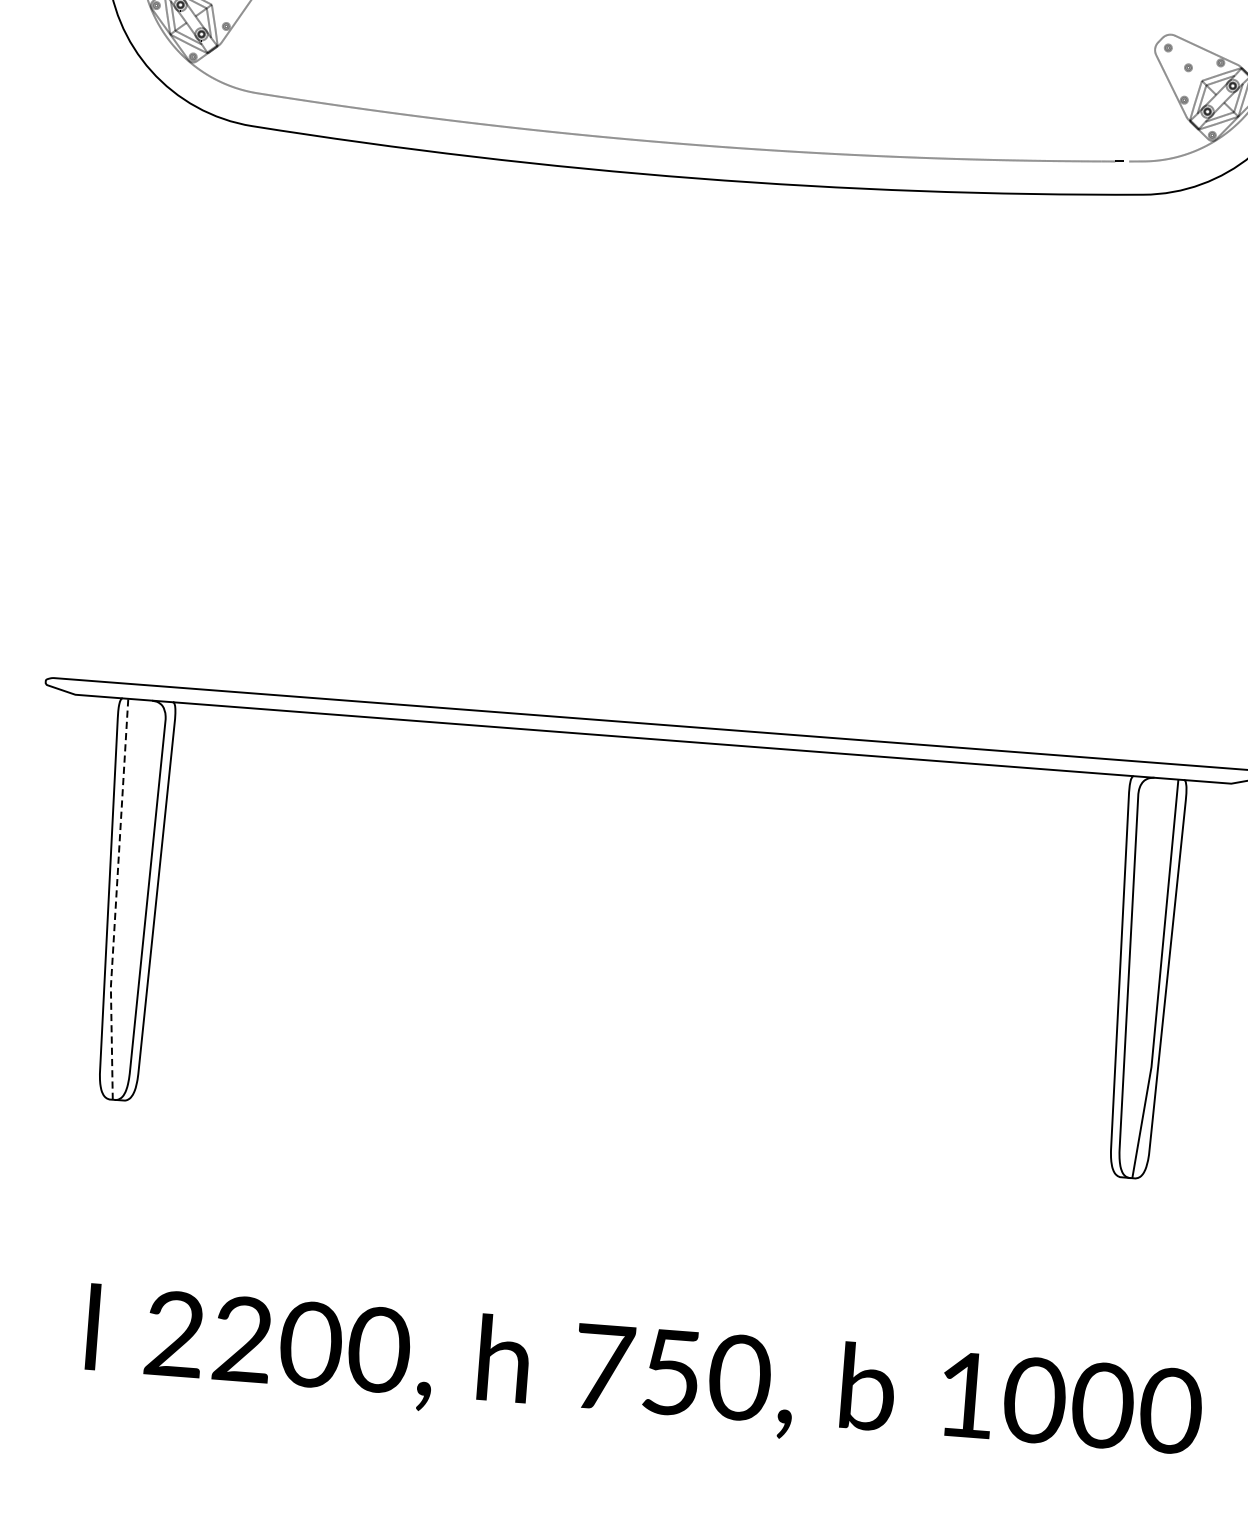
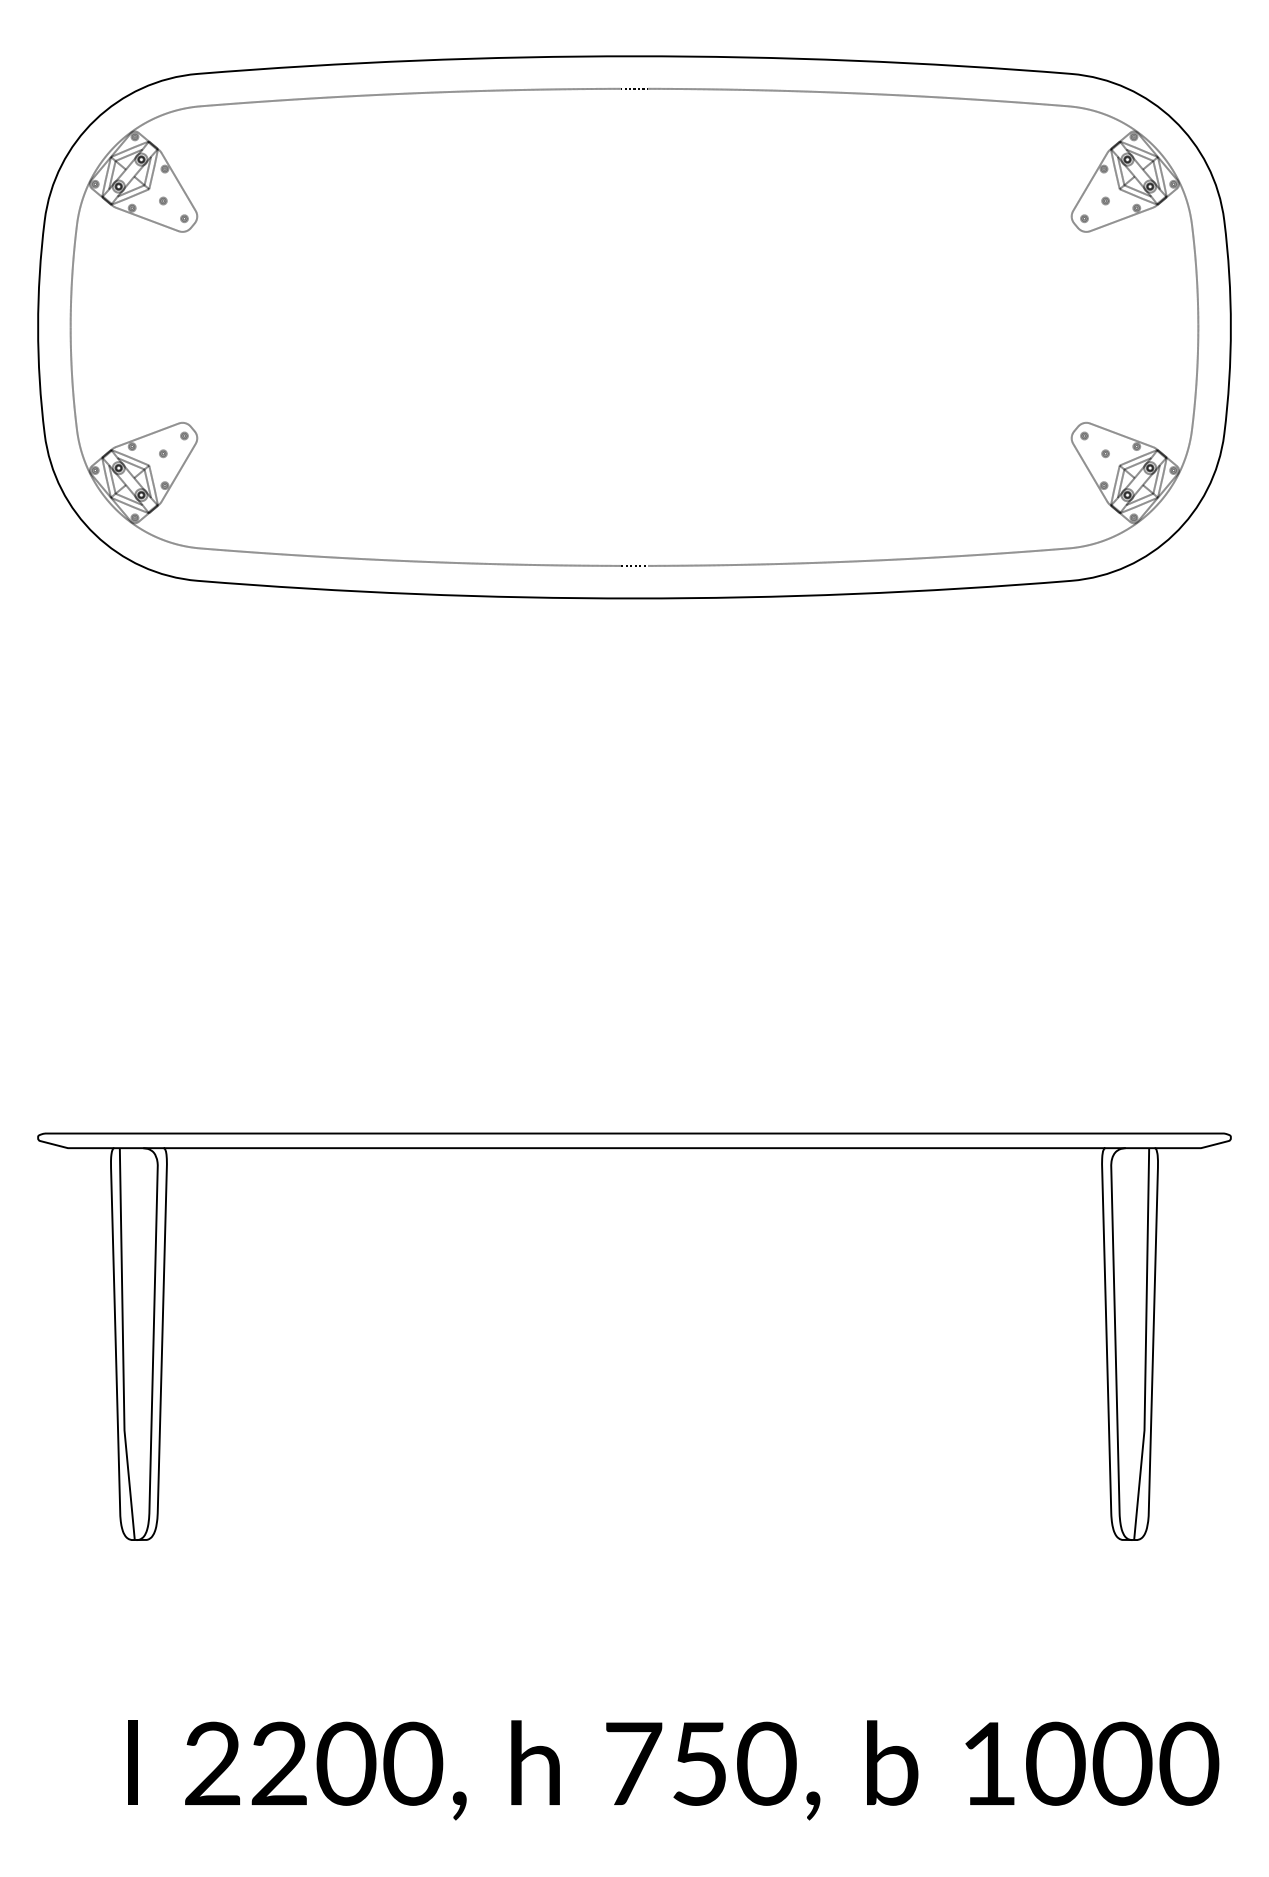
line: (116, 899) -> (123, 1344), dashed -> solid

